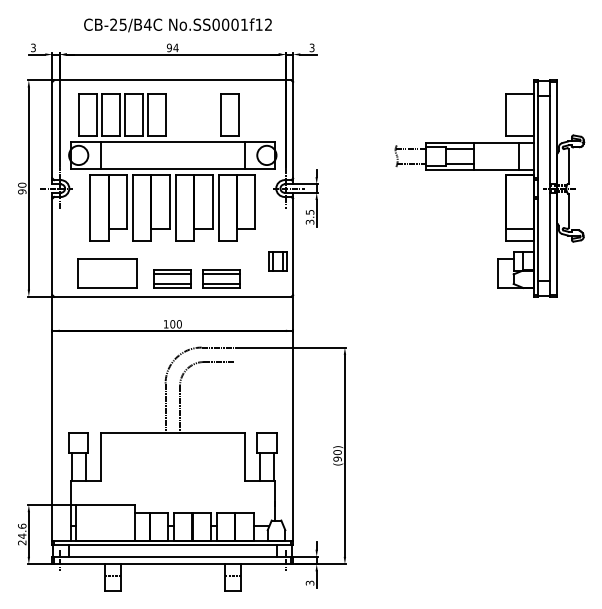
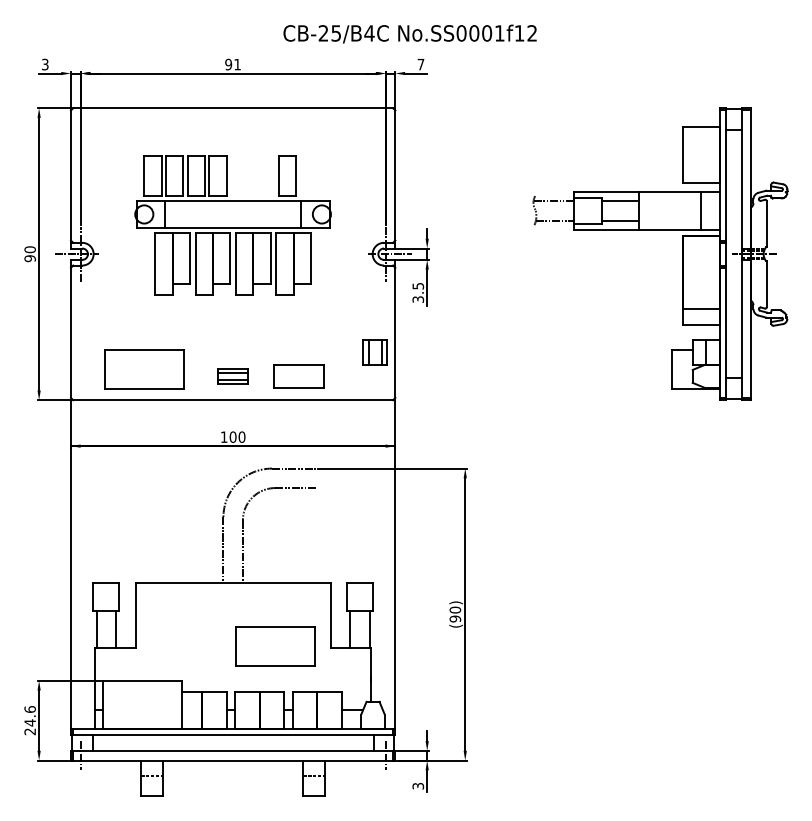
text: (177, 24) -> (409, 33), moved
text: (176, 47) -> (237, 64), 94 -> 91
text: (311, 47) -> (420, 64), 3 -> 7
part: (172, 167) -> (232, 225), size x0.7
line: (221, 274) -> (298, 369), removed
part: (172, 279) -> (232, 376), size x0.6
line: (221, 283) -> (298, 382), removed
part: (204, 479) -> (275, 646), added

